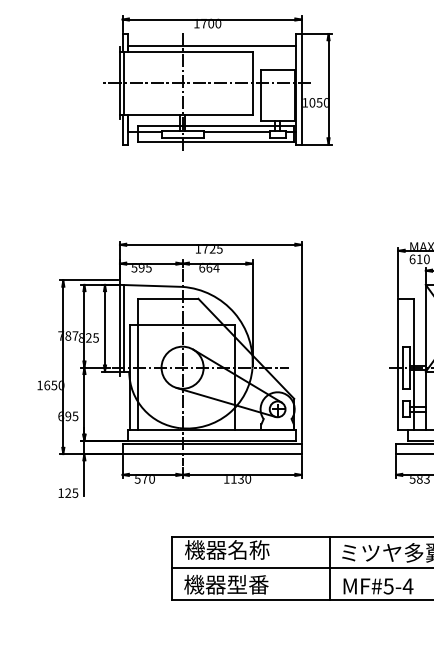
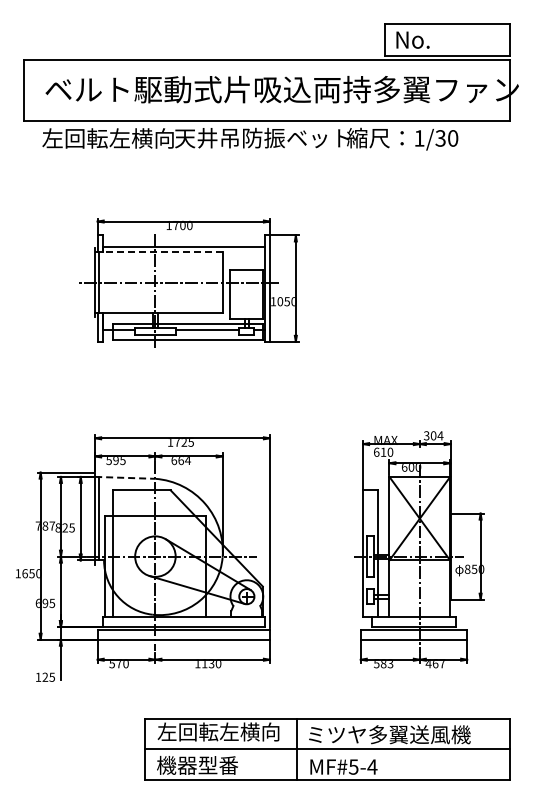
line: (186, 51) -> (159, 252), solid -> dashed
line: (151, 285) -> (125, 477), solid -> dashed
text: (248, 549) -> (218, 731), 機器名称 -> 左回転左横向

